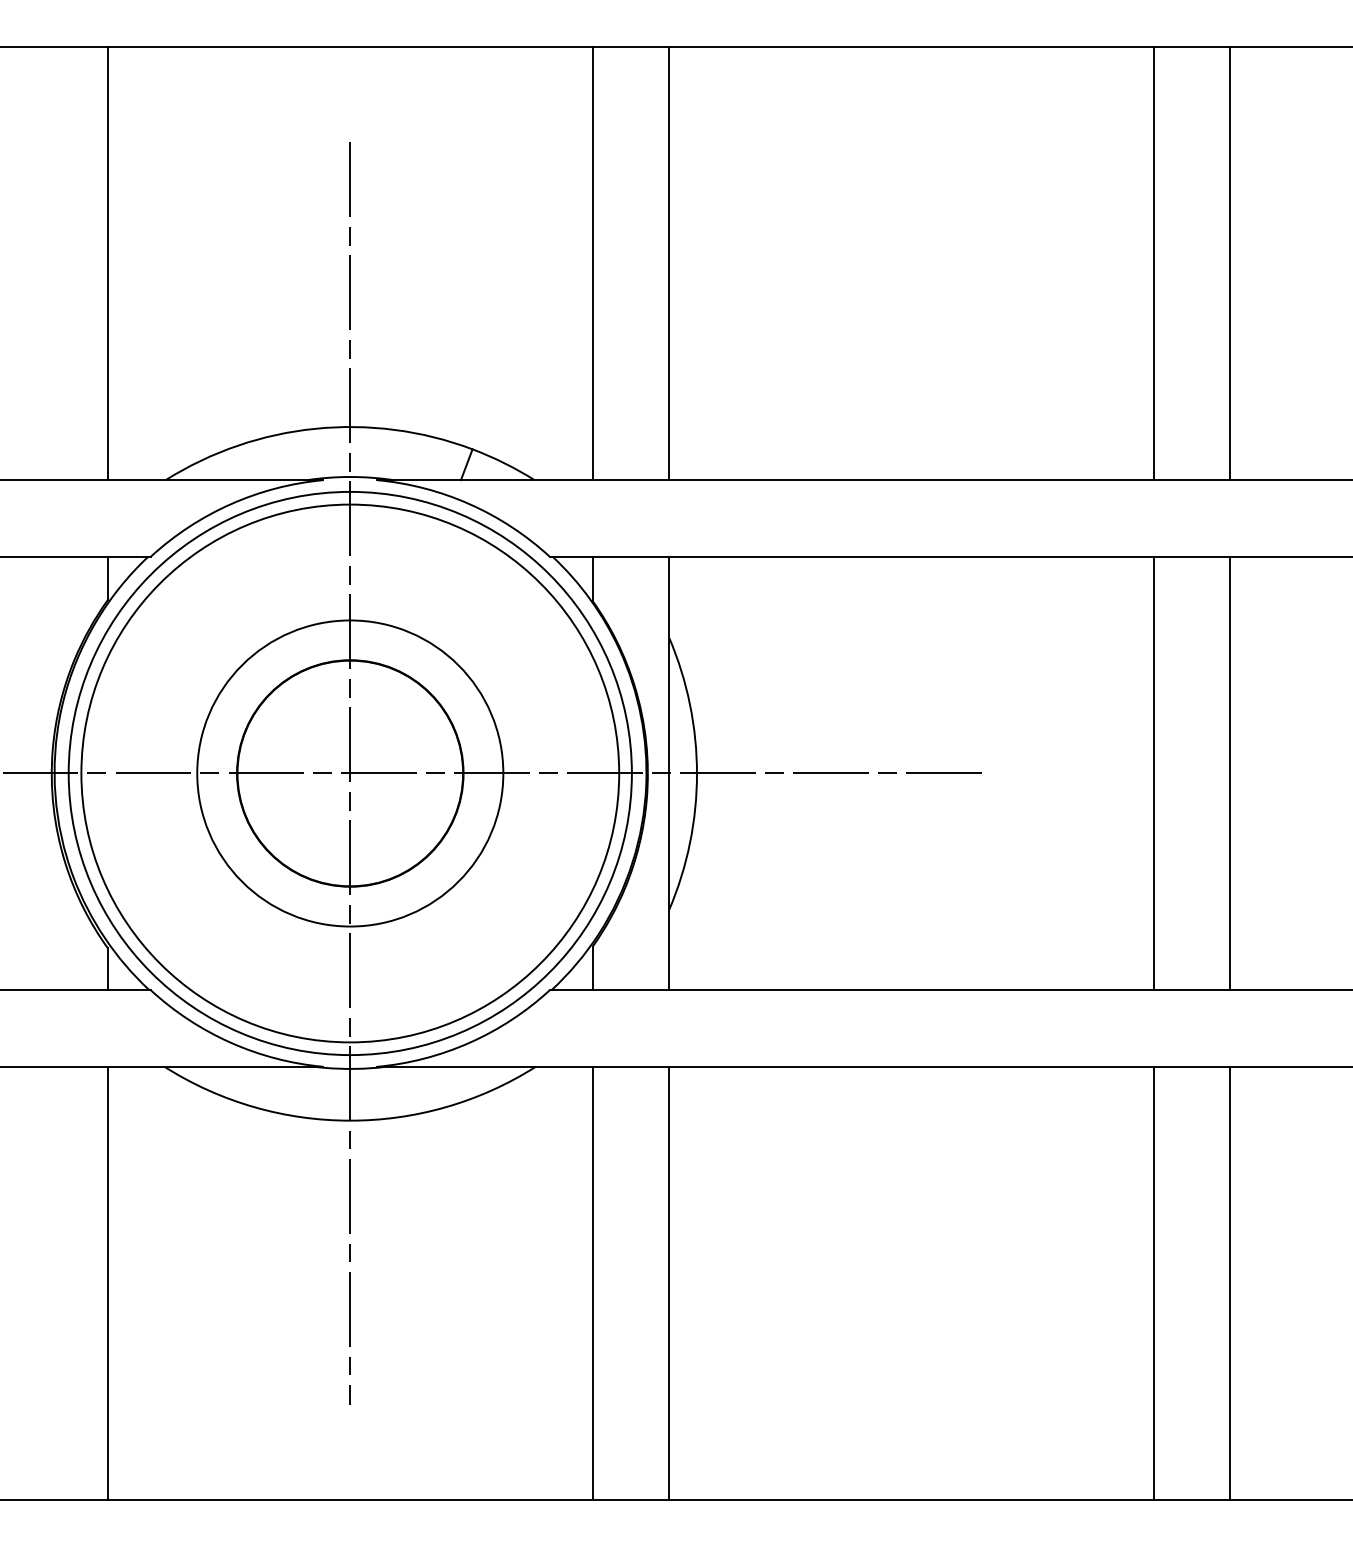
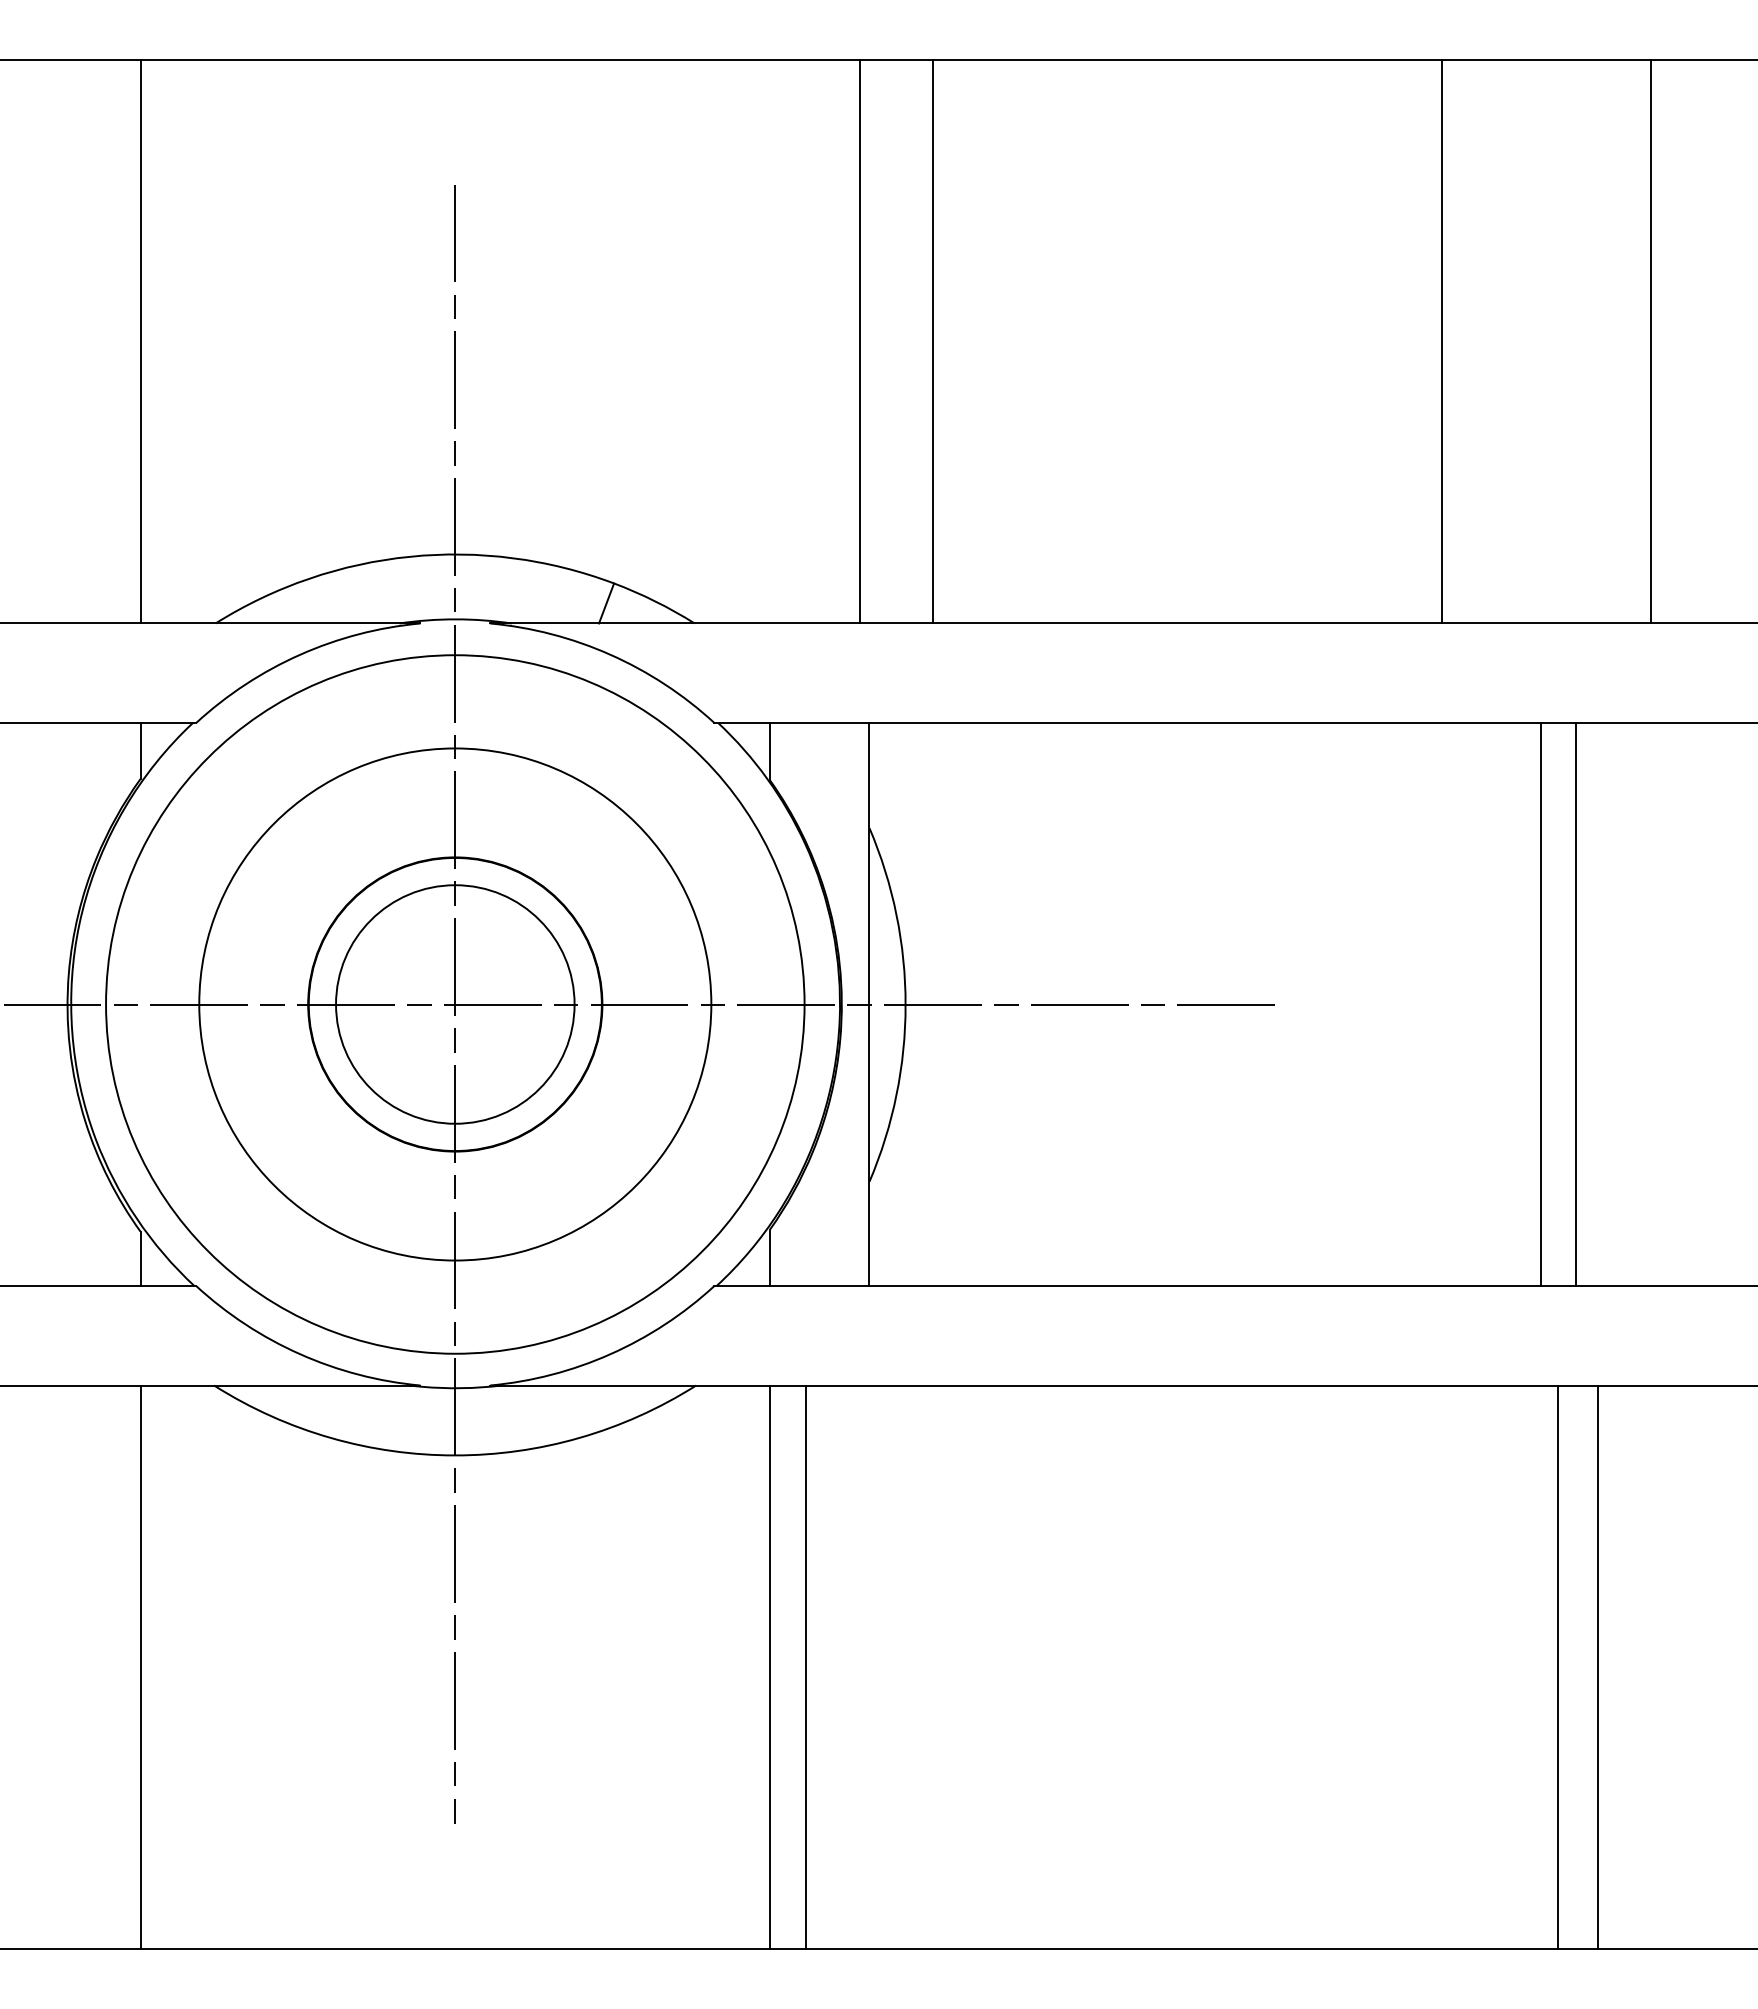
line: (592, 263) -> (860, 341), moved
line: (669, 263) -> (933, 341), moved
line: (1153, 263) -> (1441, 341), moved
line: (1230, 263) -> (1651, 341), moved
circle: (350, 773) -> (455, 1004), size x0.6
circle: (350, 773) -> (455, 1004), size x0.7
line: (1153, 773) -> (1575, 1004), moved
line: (1230, 773) -> (1541, 1004), moved
line: (669, 1283) -> (806, 1666), moved
line: (1153, 1283) -> (1557, 1666), moved

